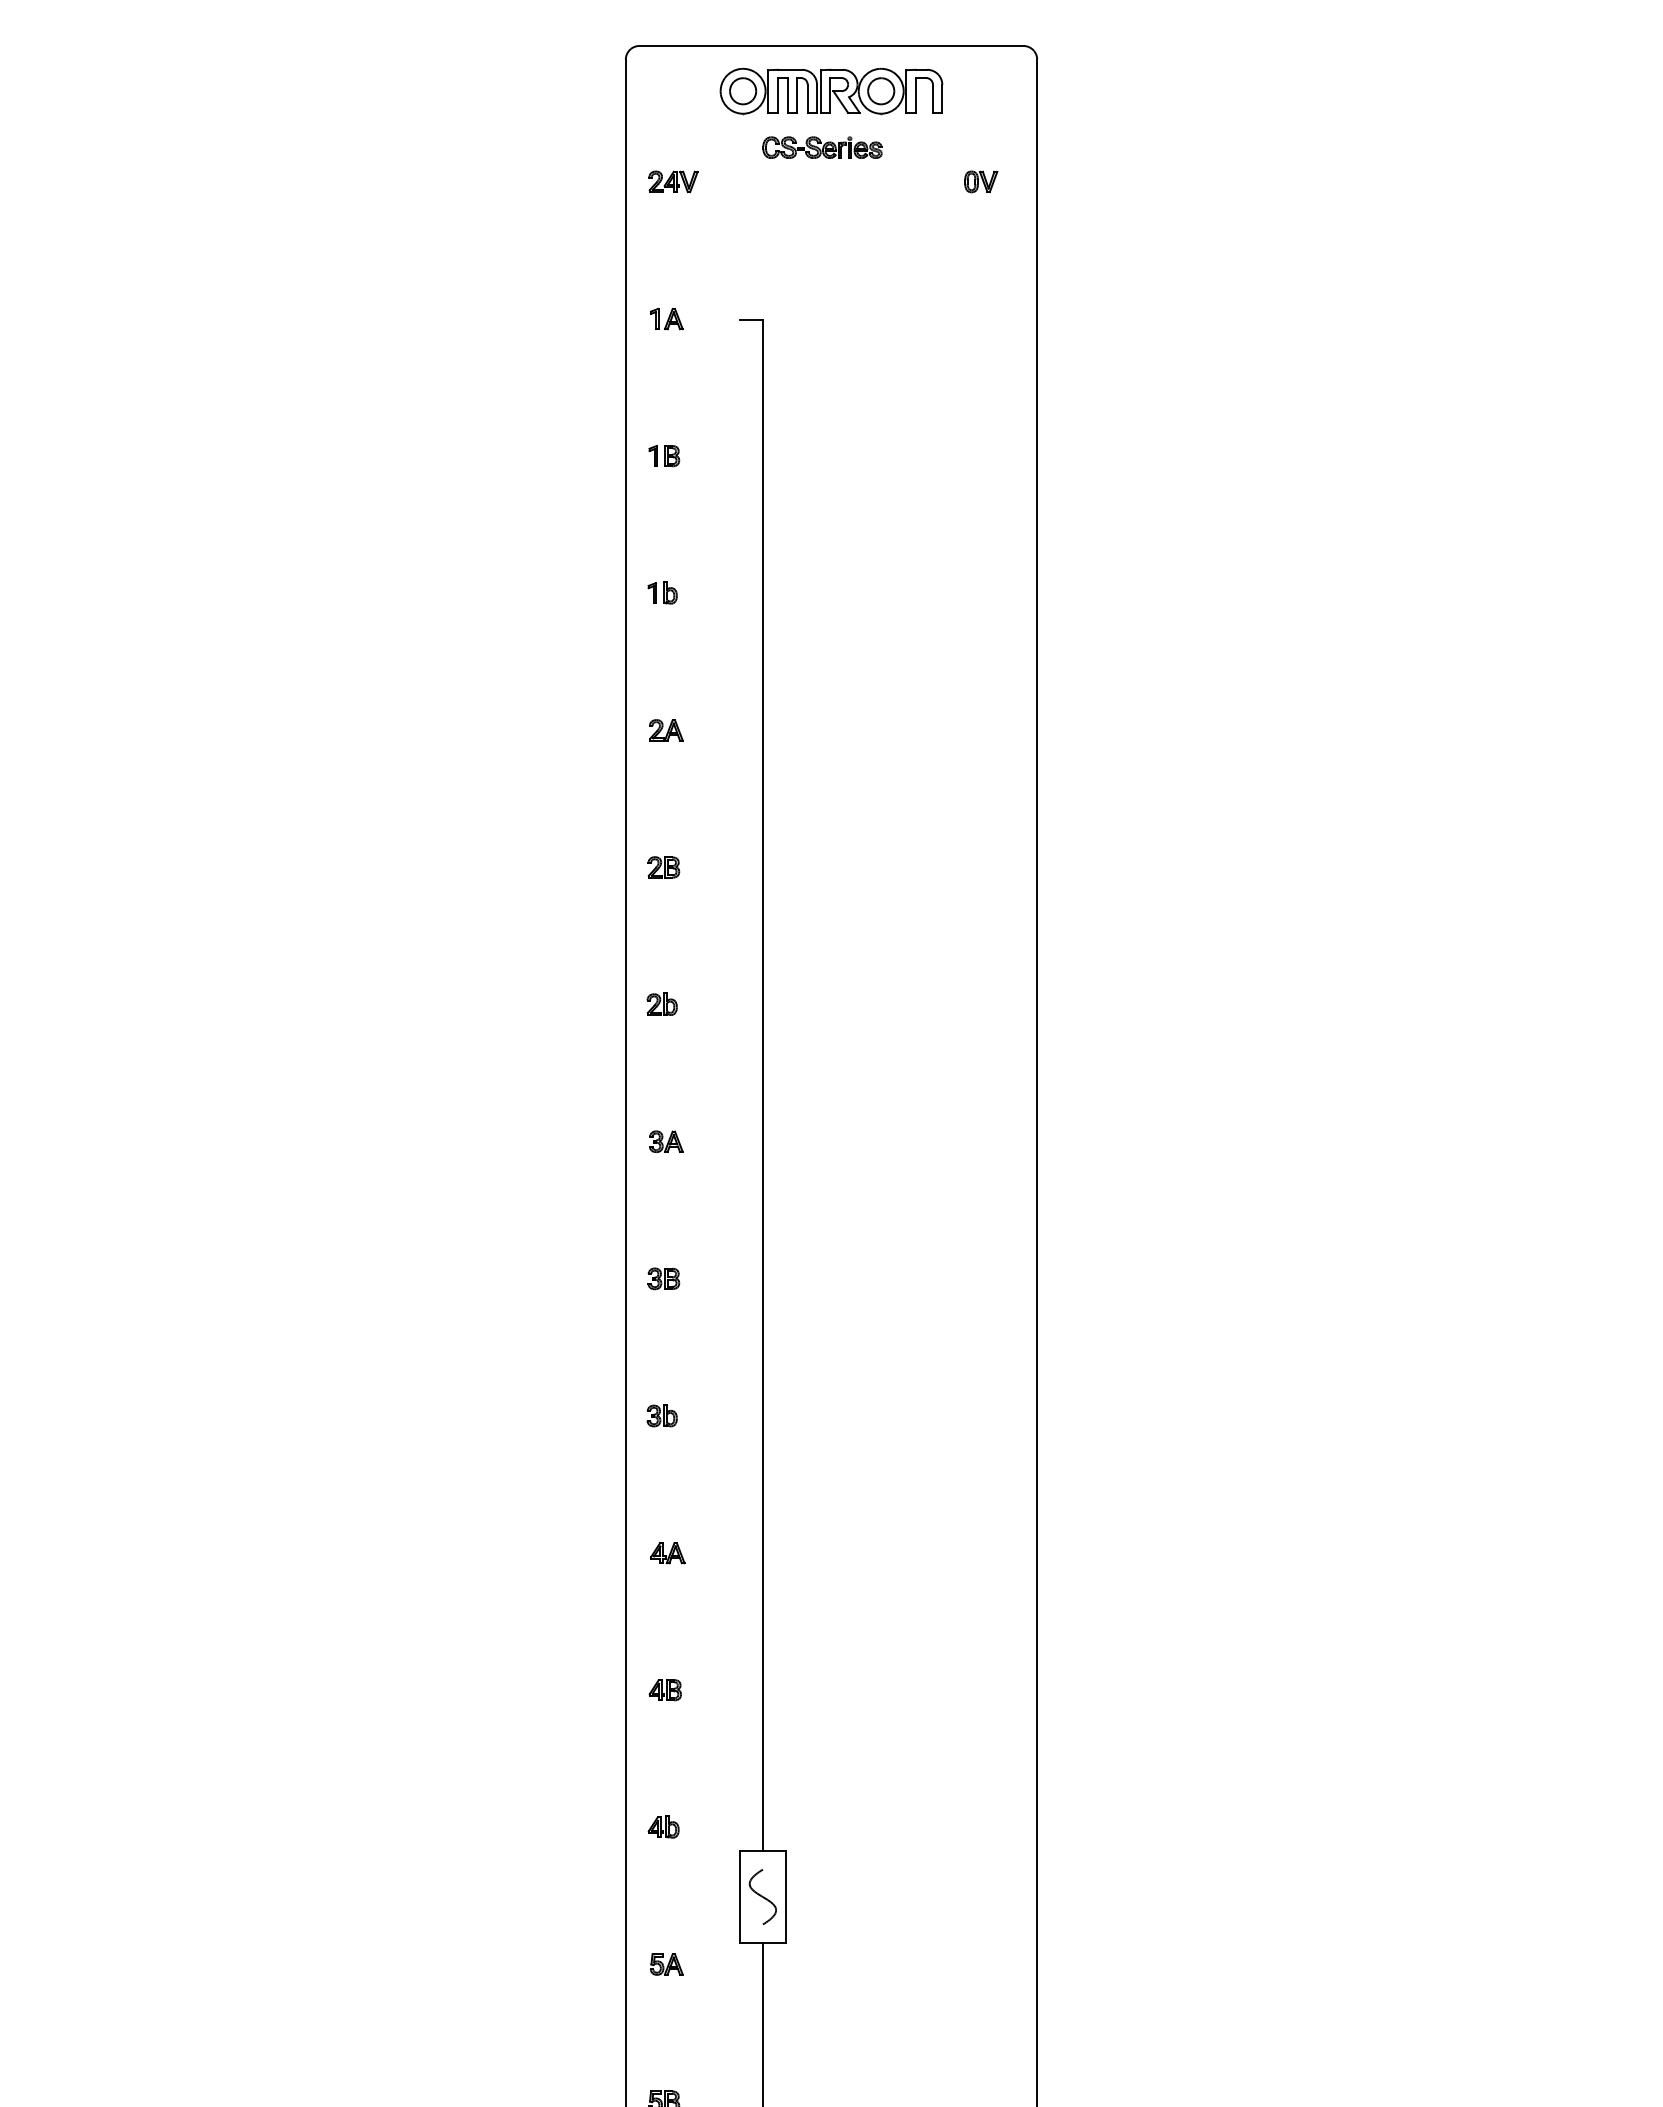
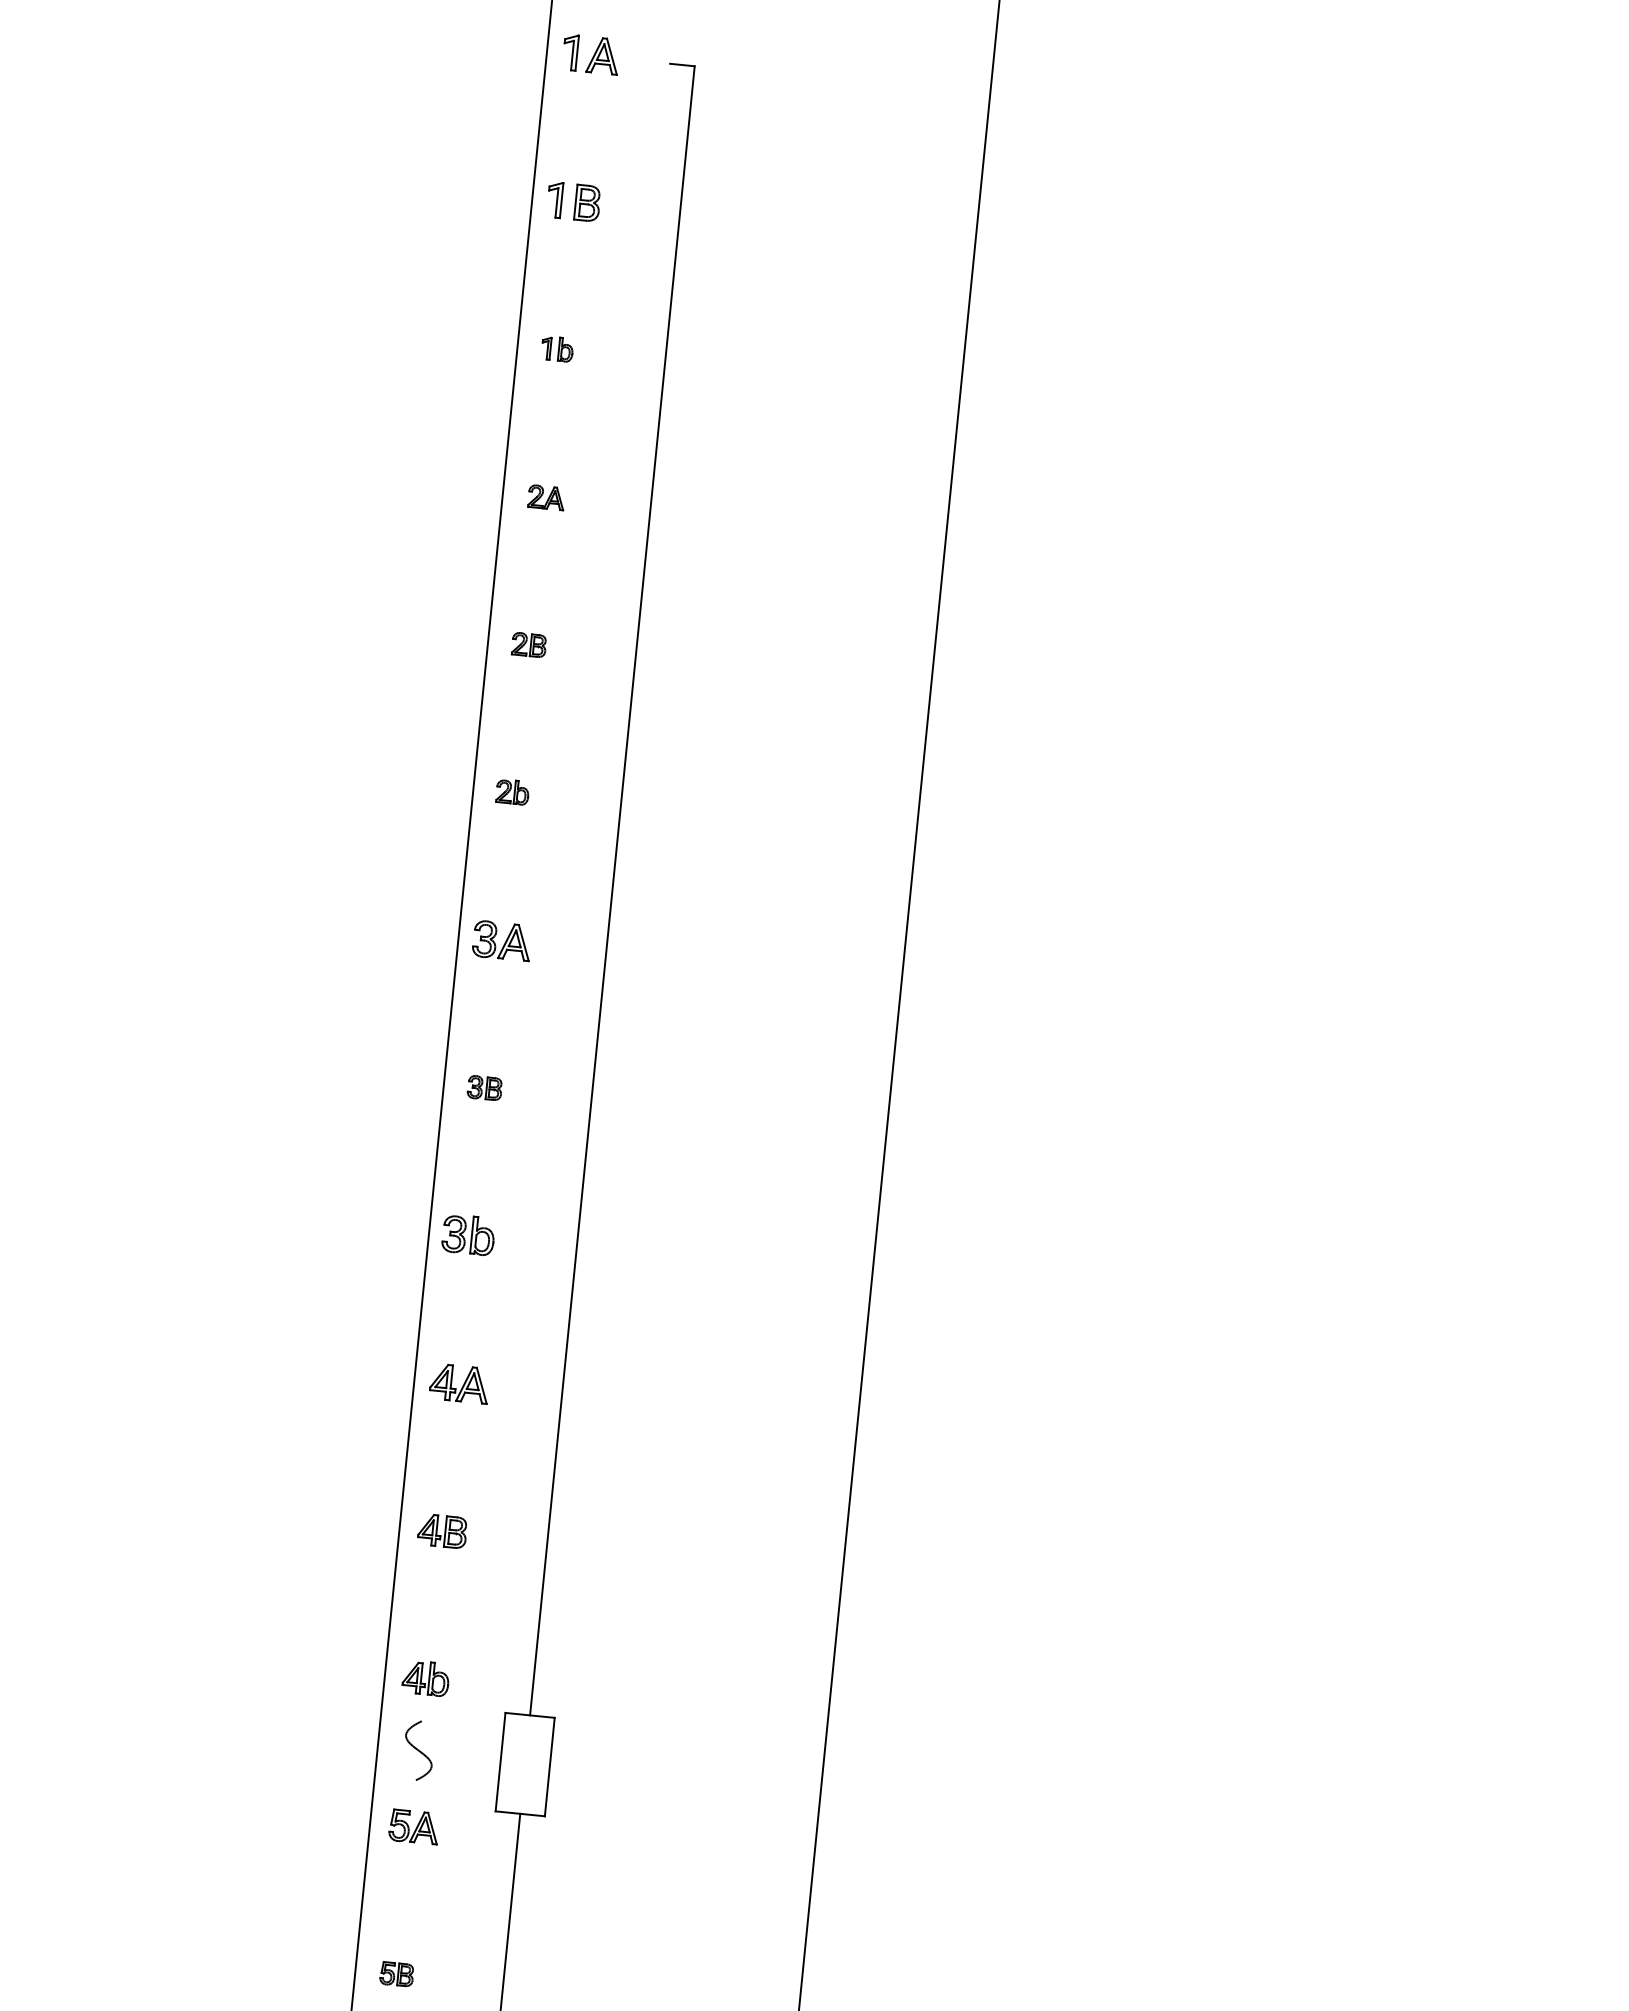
part: (666, 318) -> (591, 54), size x1.6
part: (664, 456) -> (574, 202), size x1.6
part: (666, 1141) -> (502, 940), size x1.6
part: (661, 1415) -> (467, 1235), size x1.6
part: (667, 1553) -> (459, 1384), size x1.6
part: (664, 1690) -> (441, 1531), size x1.4
part: (663, 1826) -> (425, 1677), size x1.4
part: (762, 1896) -> (418, 1750), moved
part: (666, 1964) -> (414, 1826), size x1.4

